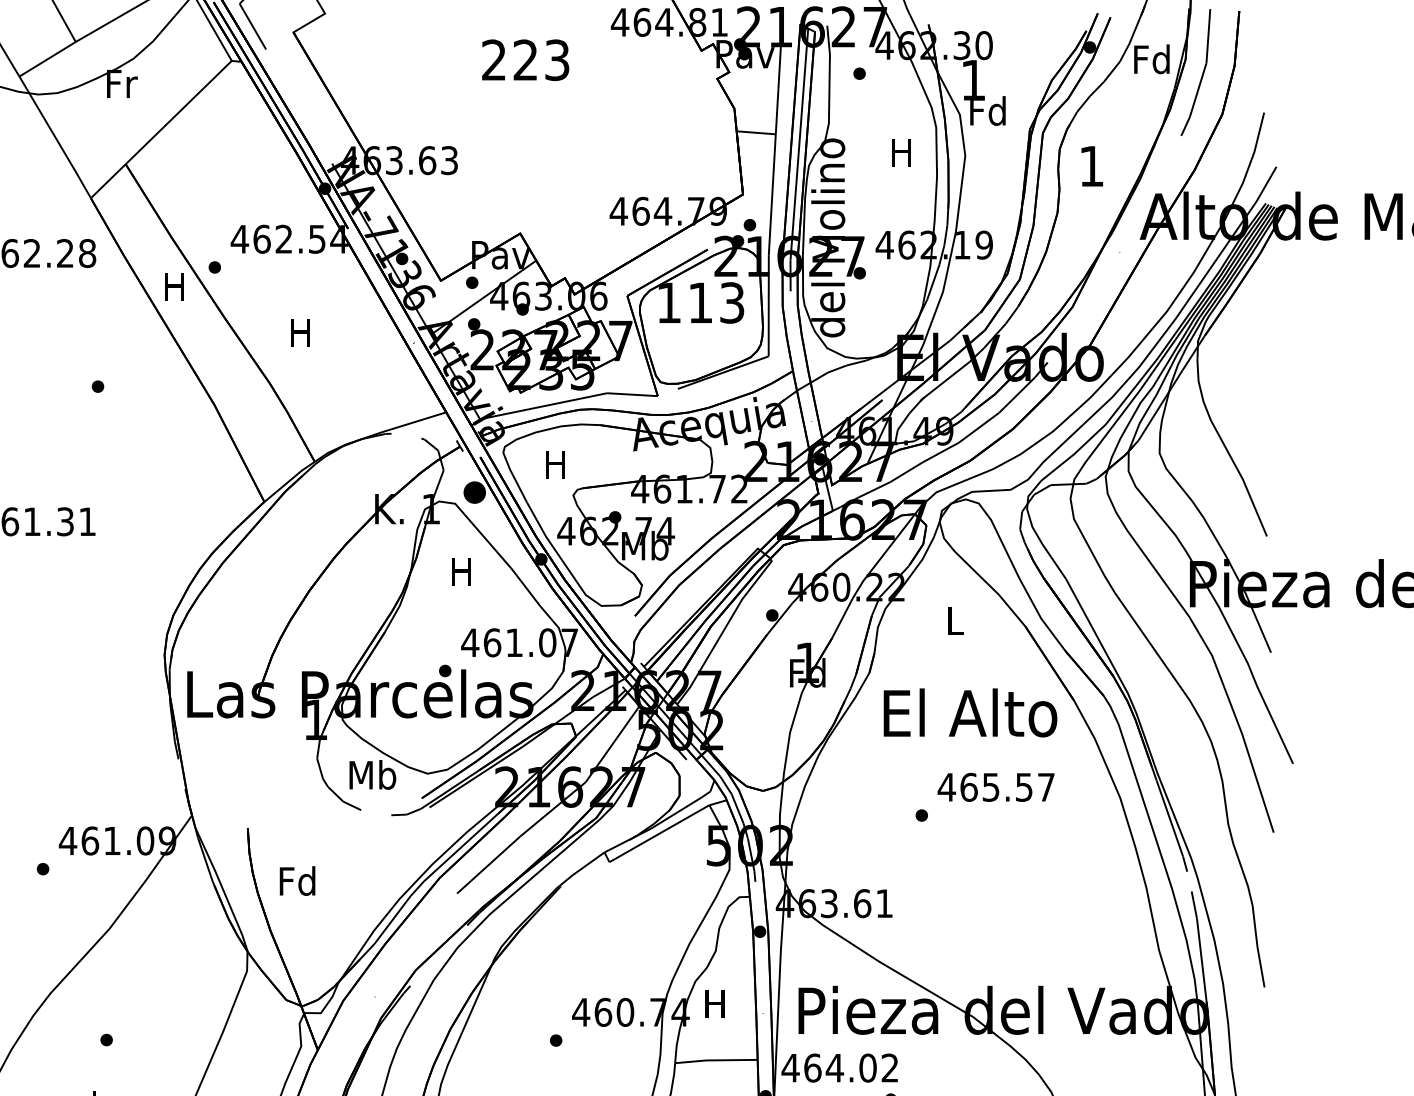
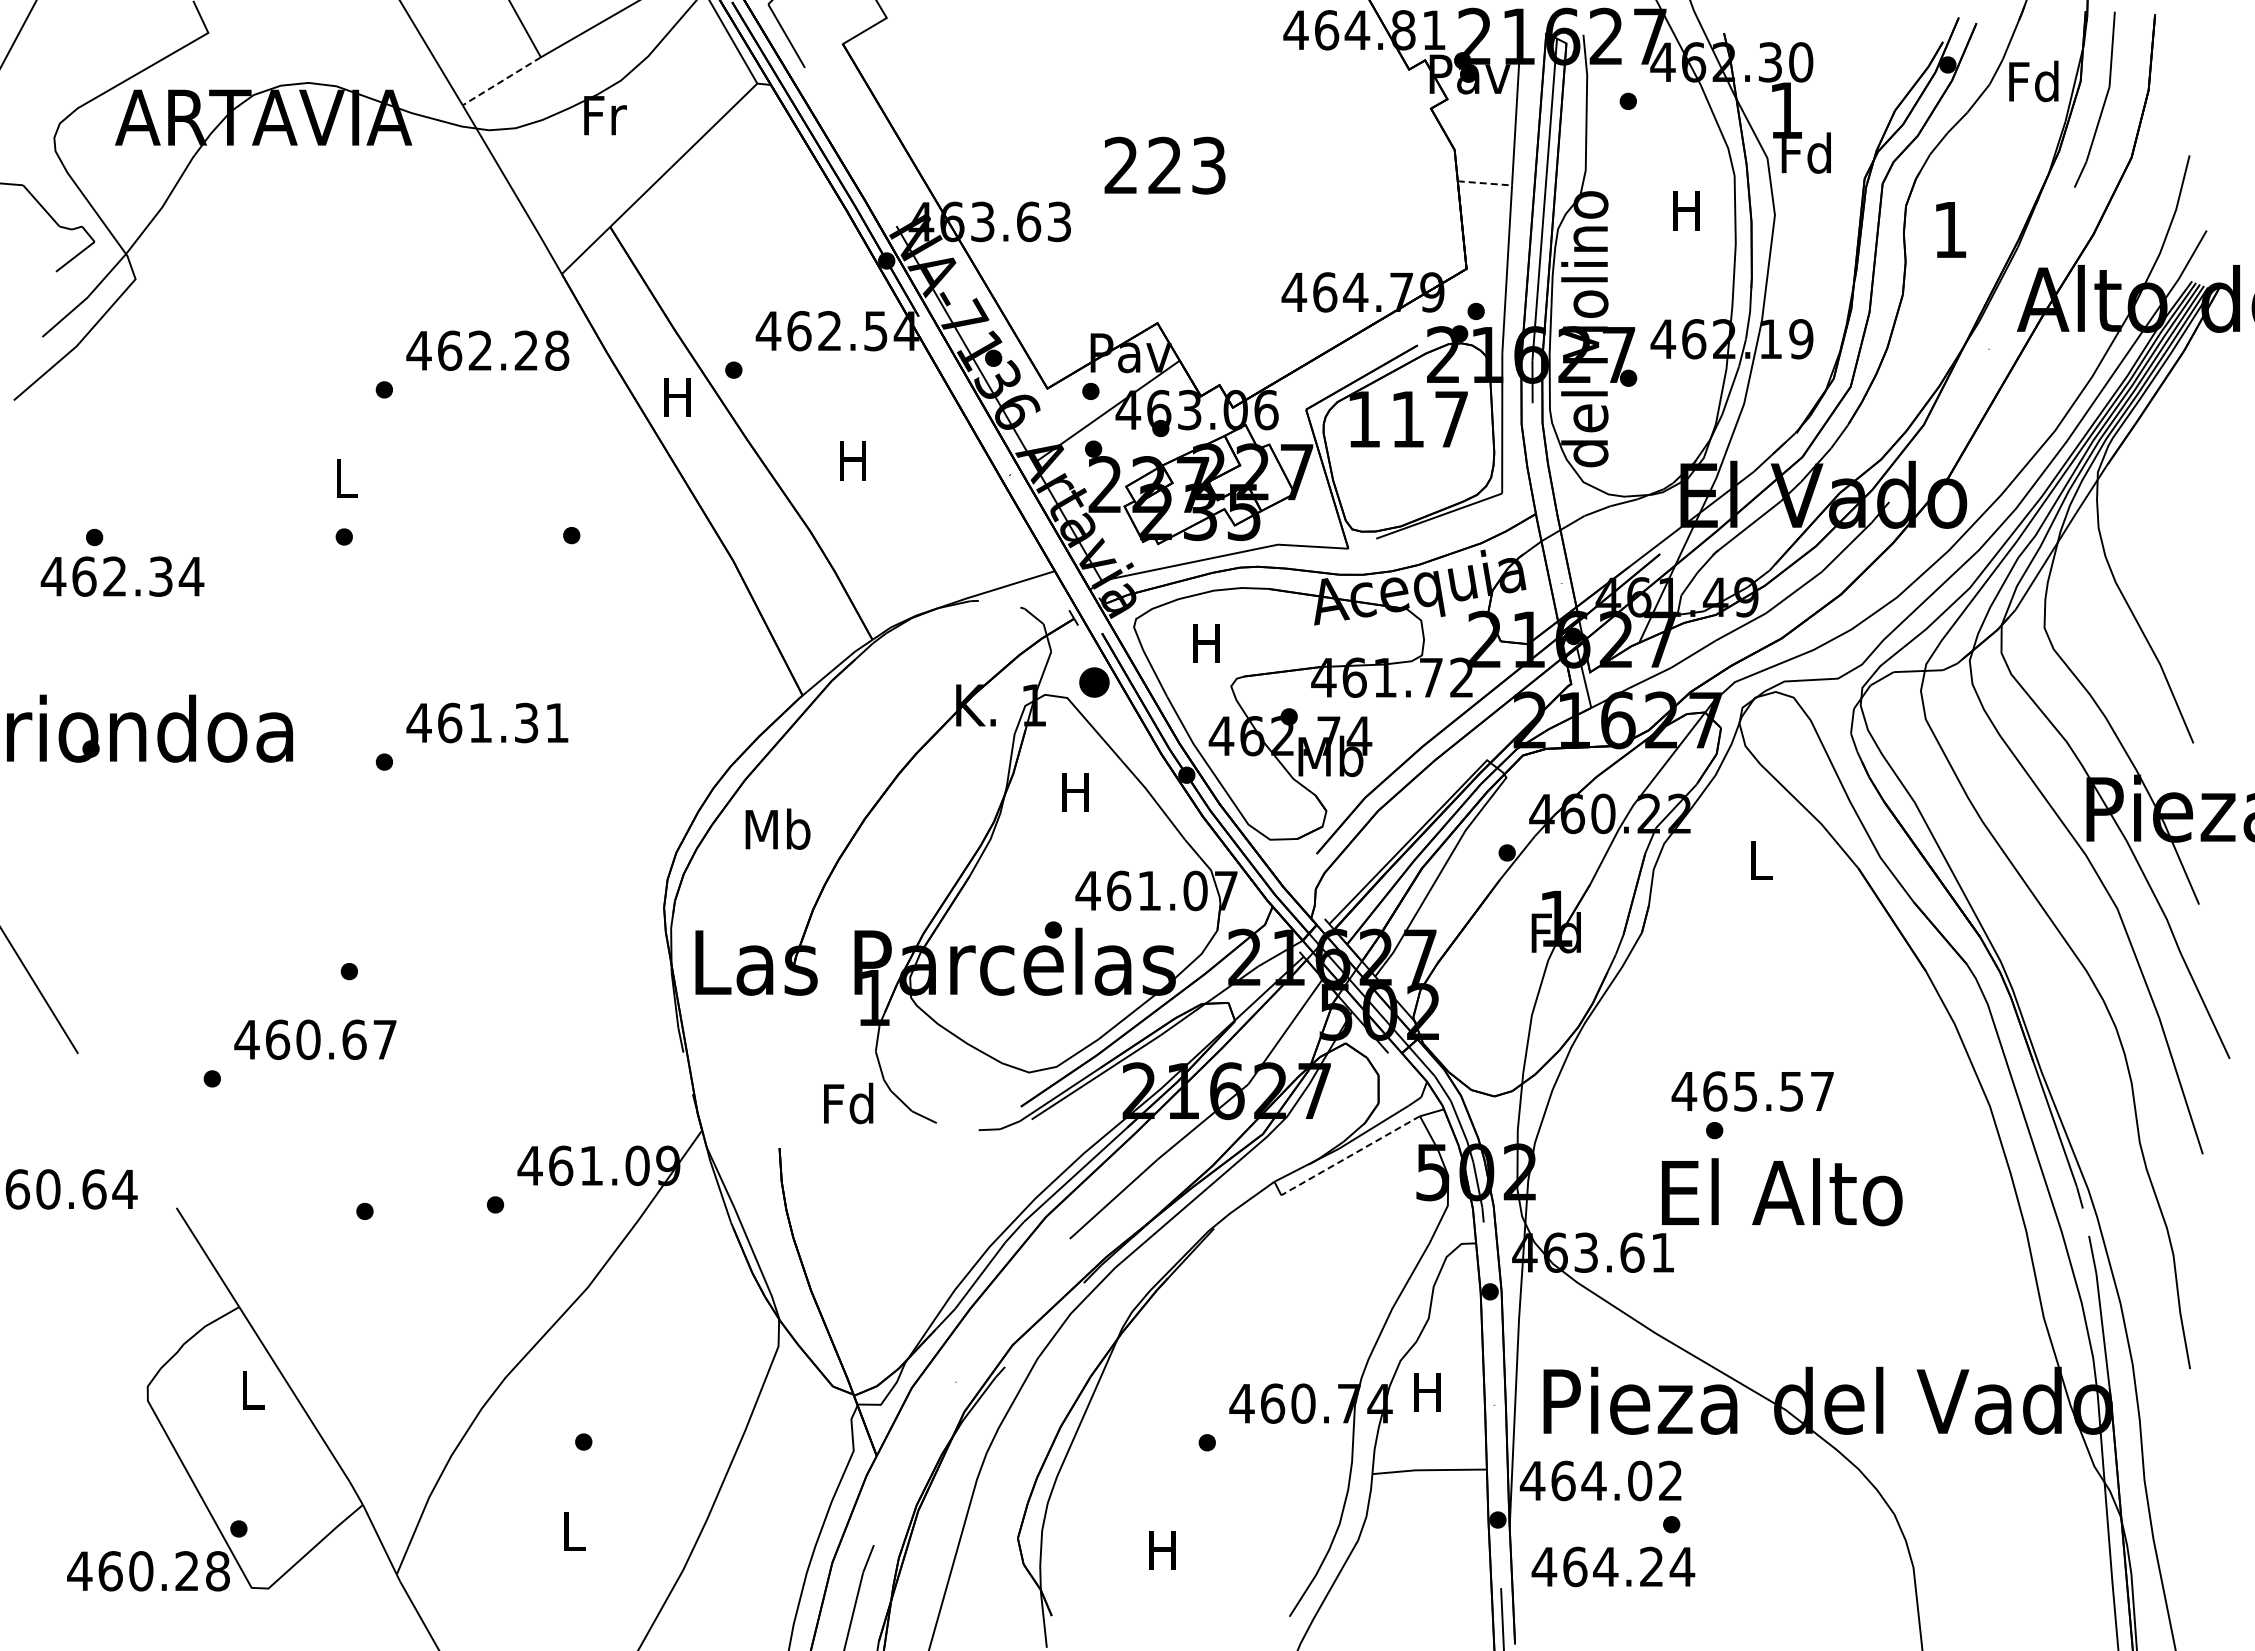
line: (47, 59) -> (501, 81), solid -> dashed
text: (525, 60) -> (1164, 165), moved
line: (756, 132) -> (1485, 183), solid -> dashed
text: (732, 303) -> (1451, 419), 113 -> 117
text: (970, 713) -> (1782, 1192), moved
text: (372, 774) -> (777, 828), moved
text: (995, 787) -> (1752, 1091), moved
line: (660, 833) -> (1351, 1155), solid -> dashed
text: (297, 881) -> (848, 1103), moved

